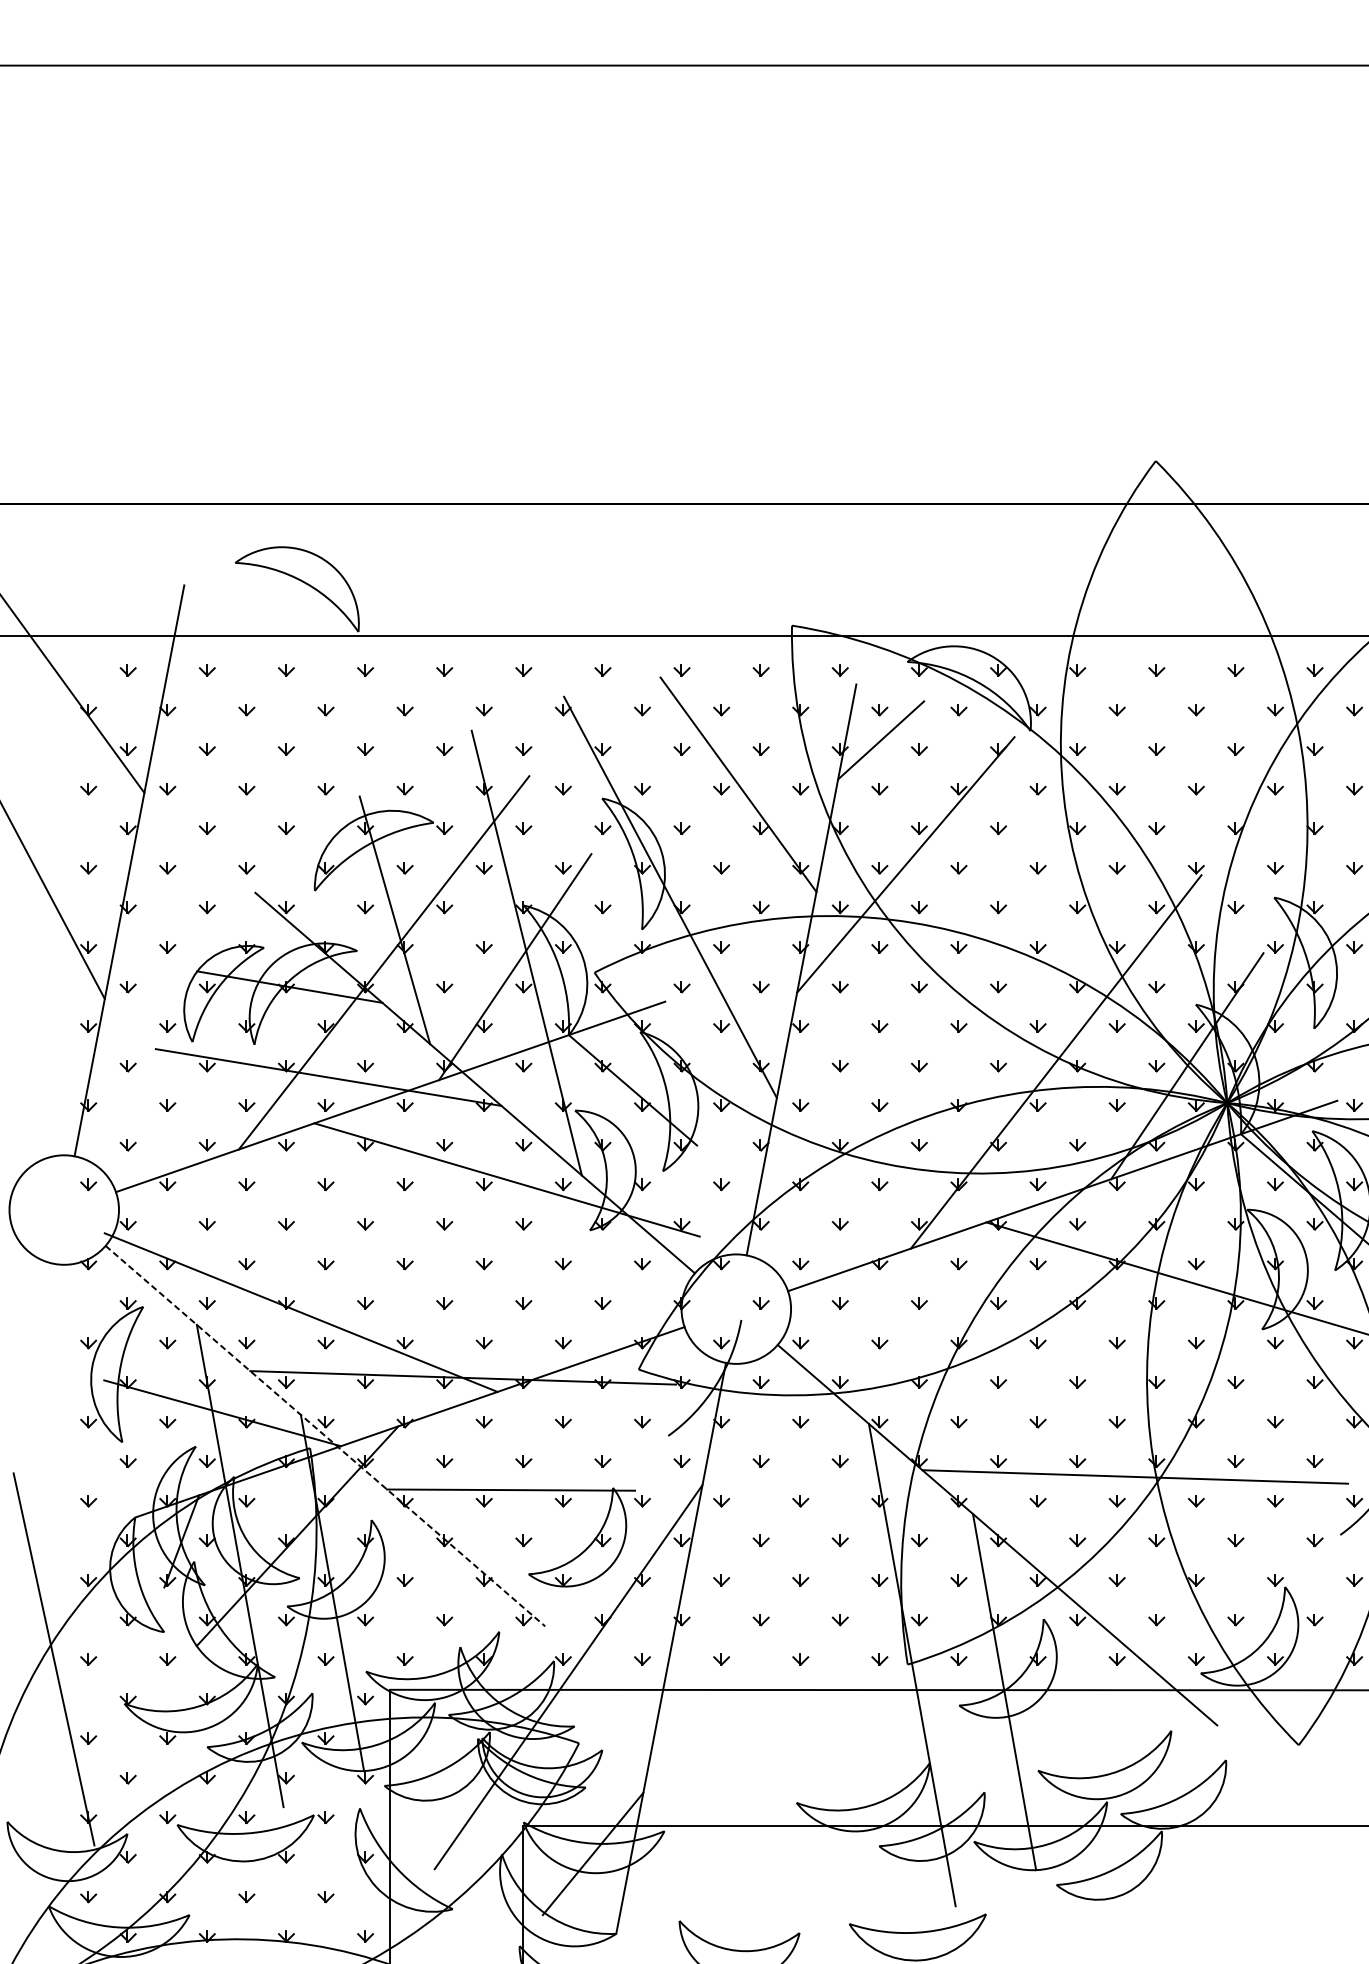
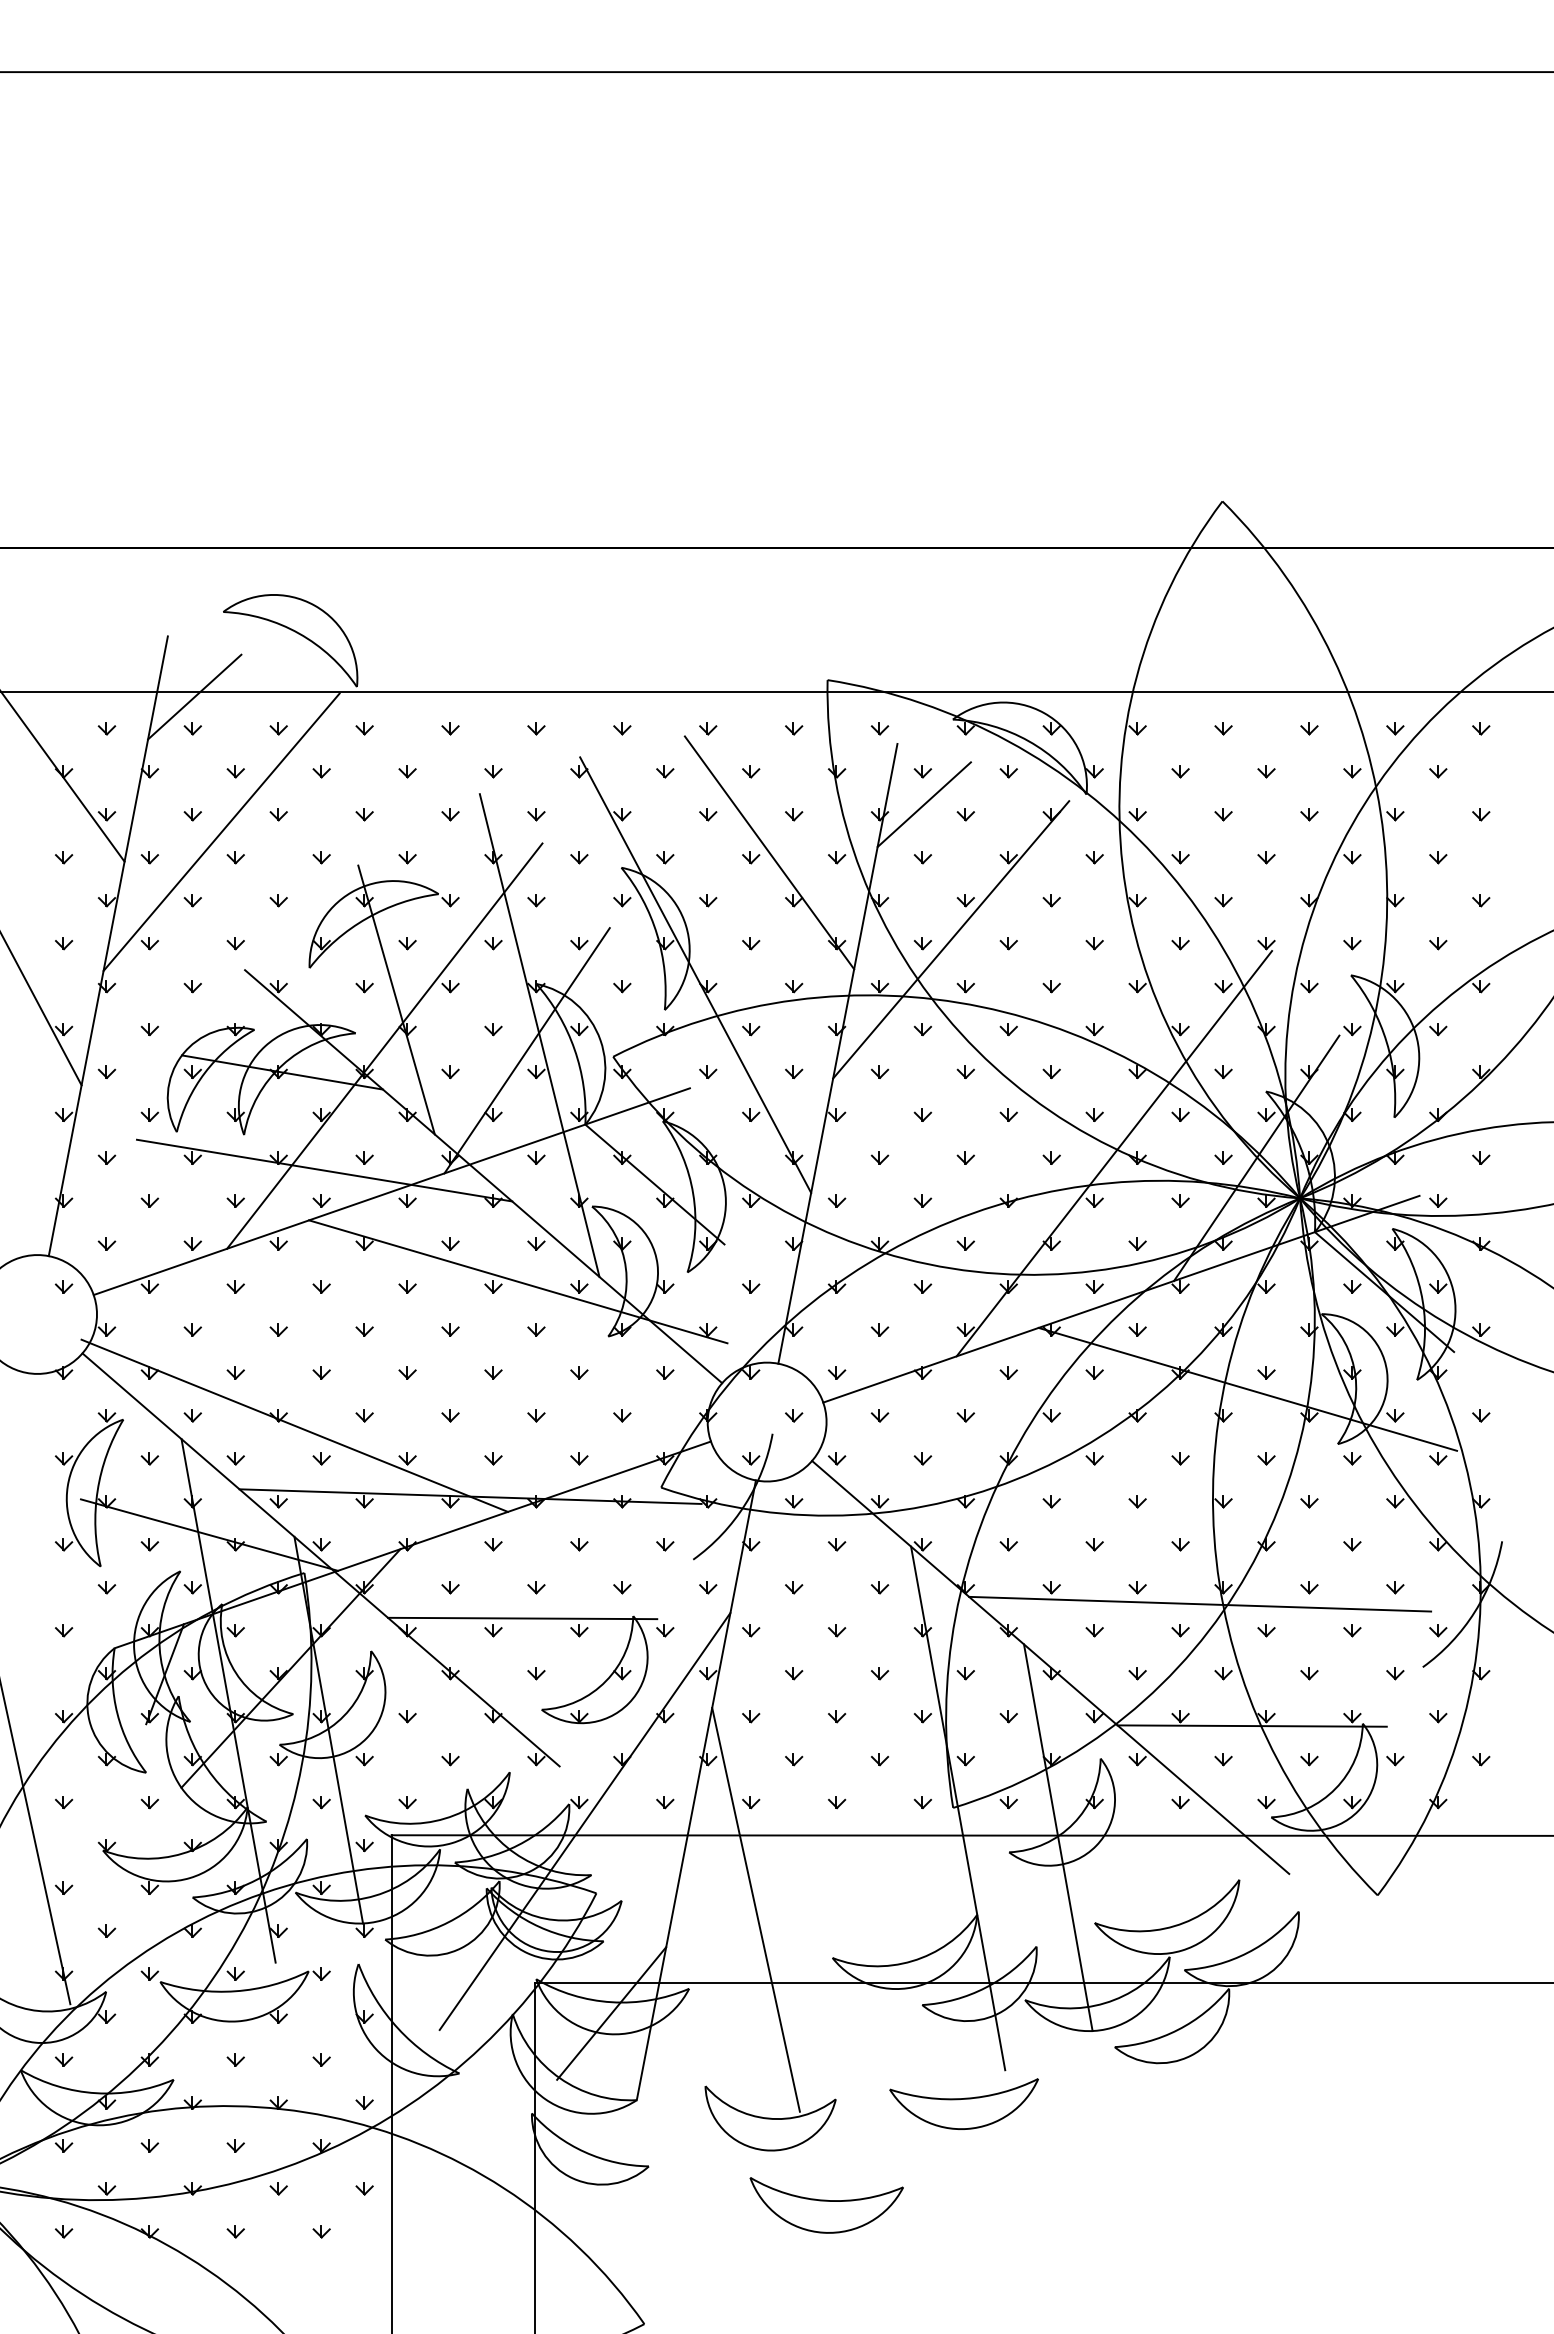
line: (208, 640) -> (194, 696), added
line: (233, 765) -> (221, 831), added
line: (325, 1435) -> (321, 1559), dashed -> solid
line: (1182, 1588) -> (1251, 1725), added
line: (725, 1758) -> (755, 1909), added

